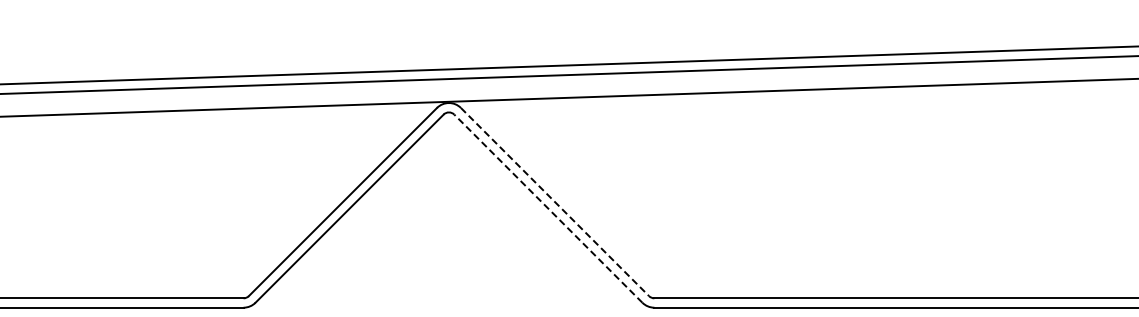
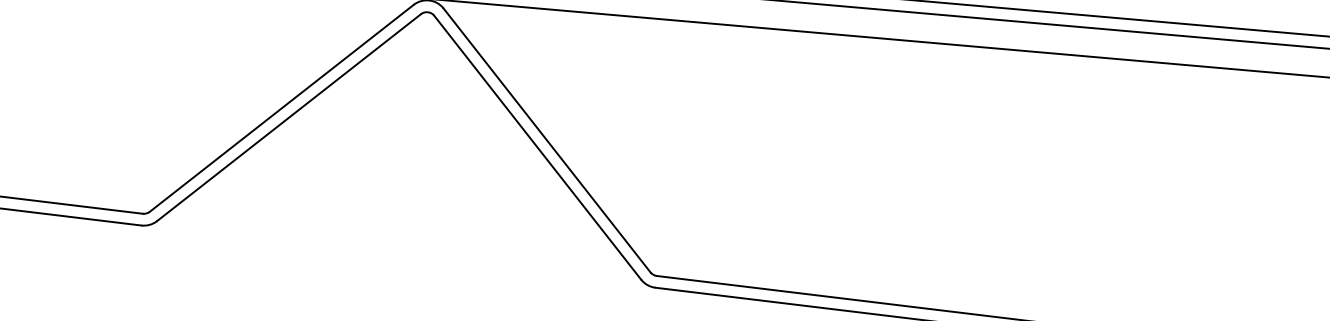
line: (555, 202) -> (547, 141), dashed -> solid
line: (548, 208) -> (537, 147), dashed -> solid

